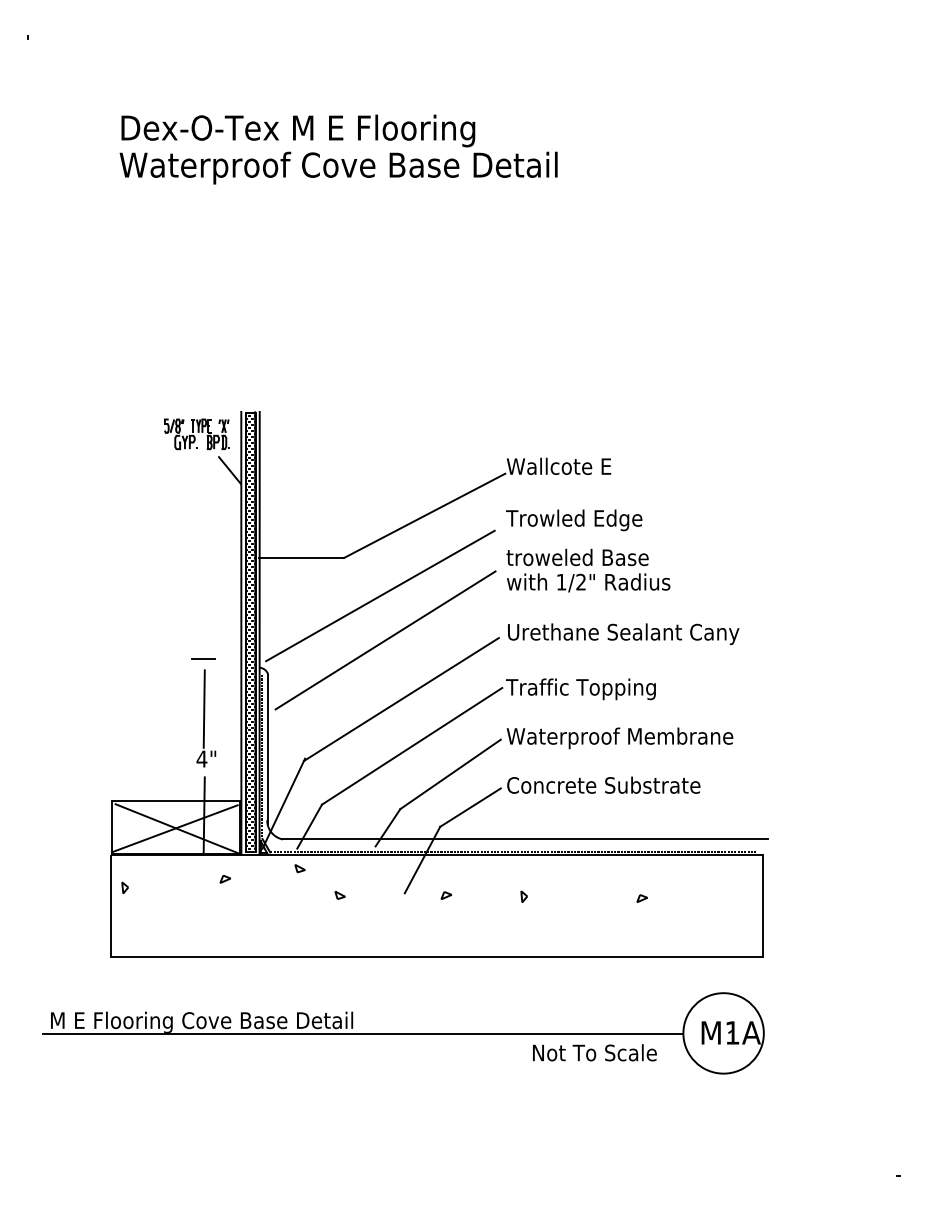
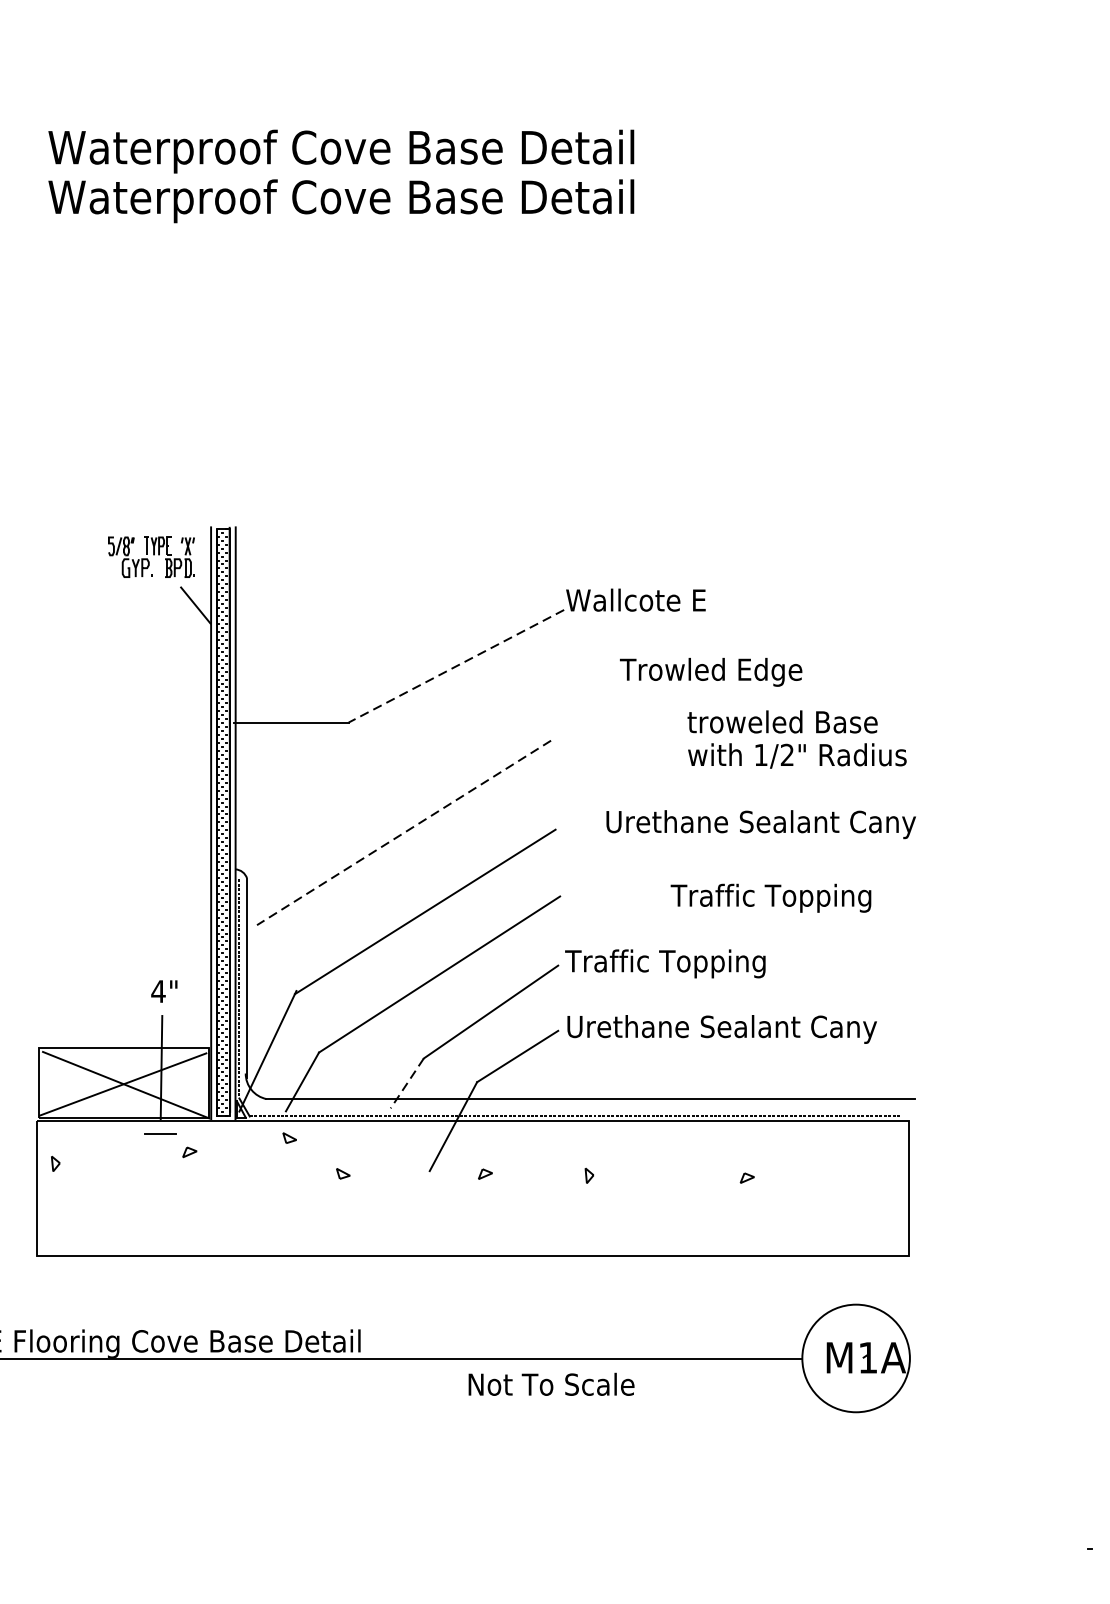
text: (338, 130) -> (341, 150), Dex-O-Tex M E Flooring -> Waterproof Cove Base Detail
line: (424, 515) -> (456, 665), solid -> dashed
text: (574, 520) -> (711, 672), moved
text: (588, 570) -> (797, 739), moved
line: (380, 595) -> (397, 772), removed
text: (623, 633) -> (761, 823), moved
line: (385, 640) -> (403, 833), solid -> dashed
line: (203, 658) -> (160, 1132), moved
text: (580, 689) -> (770, 898), moved
line: (203, 708) -> (160, 923), removed
text: (619, 738) -> (716, 964), Waterproof Membrane -> Traffic Topping
text: (623, 787) -> (722, 1029), Concrete Substrate -> Urethane Sealant Cany
line: (387, 828) -> (406, 1084), solid -> dashed
text: (594, 1052) -> (551, 1384), moved

